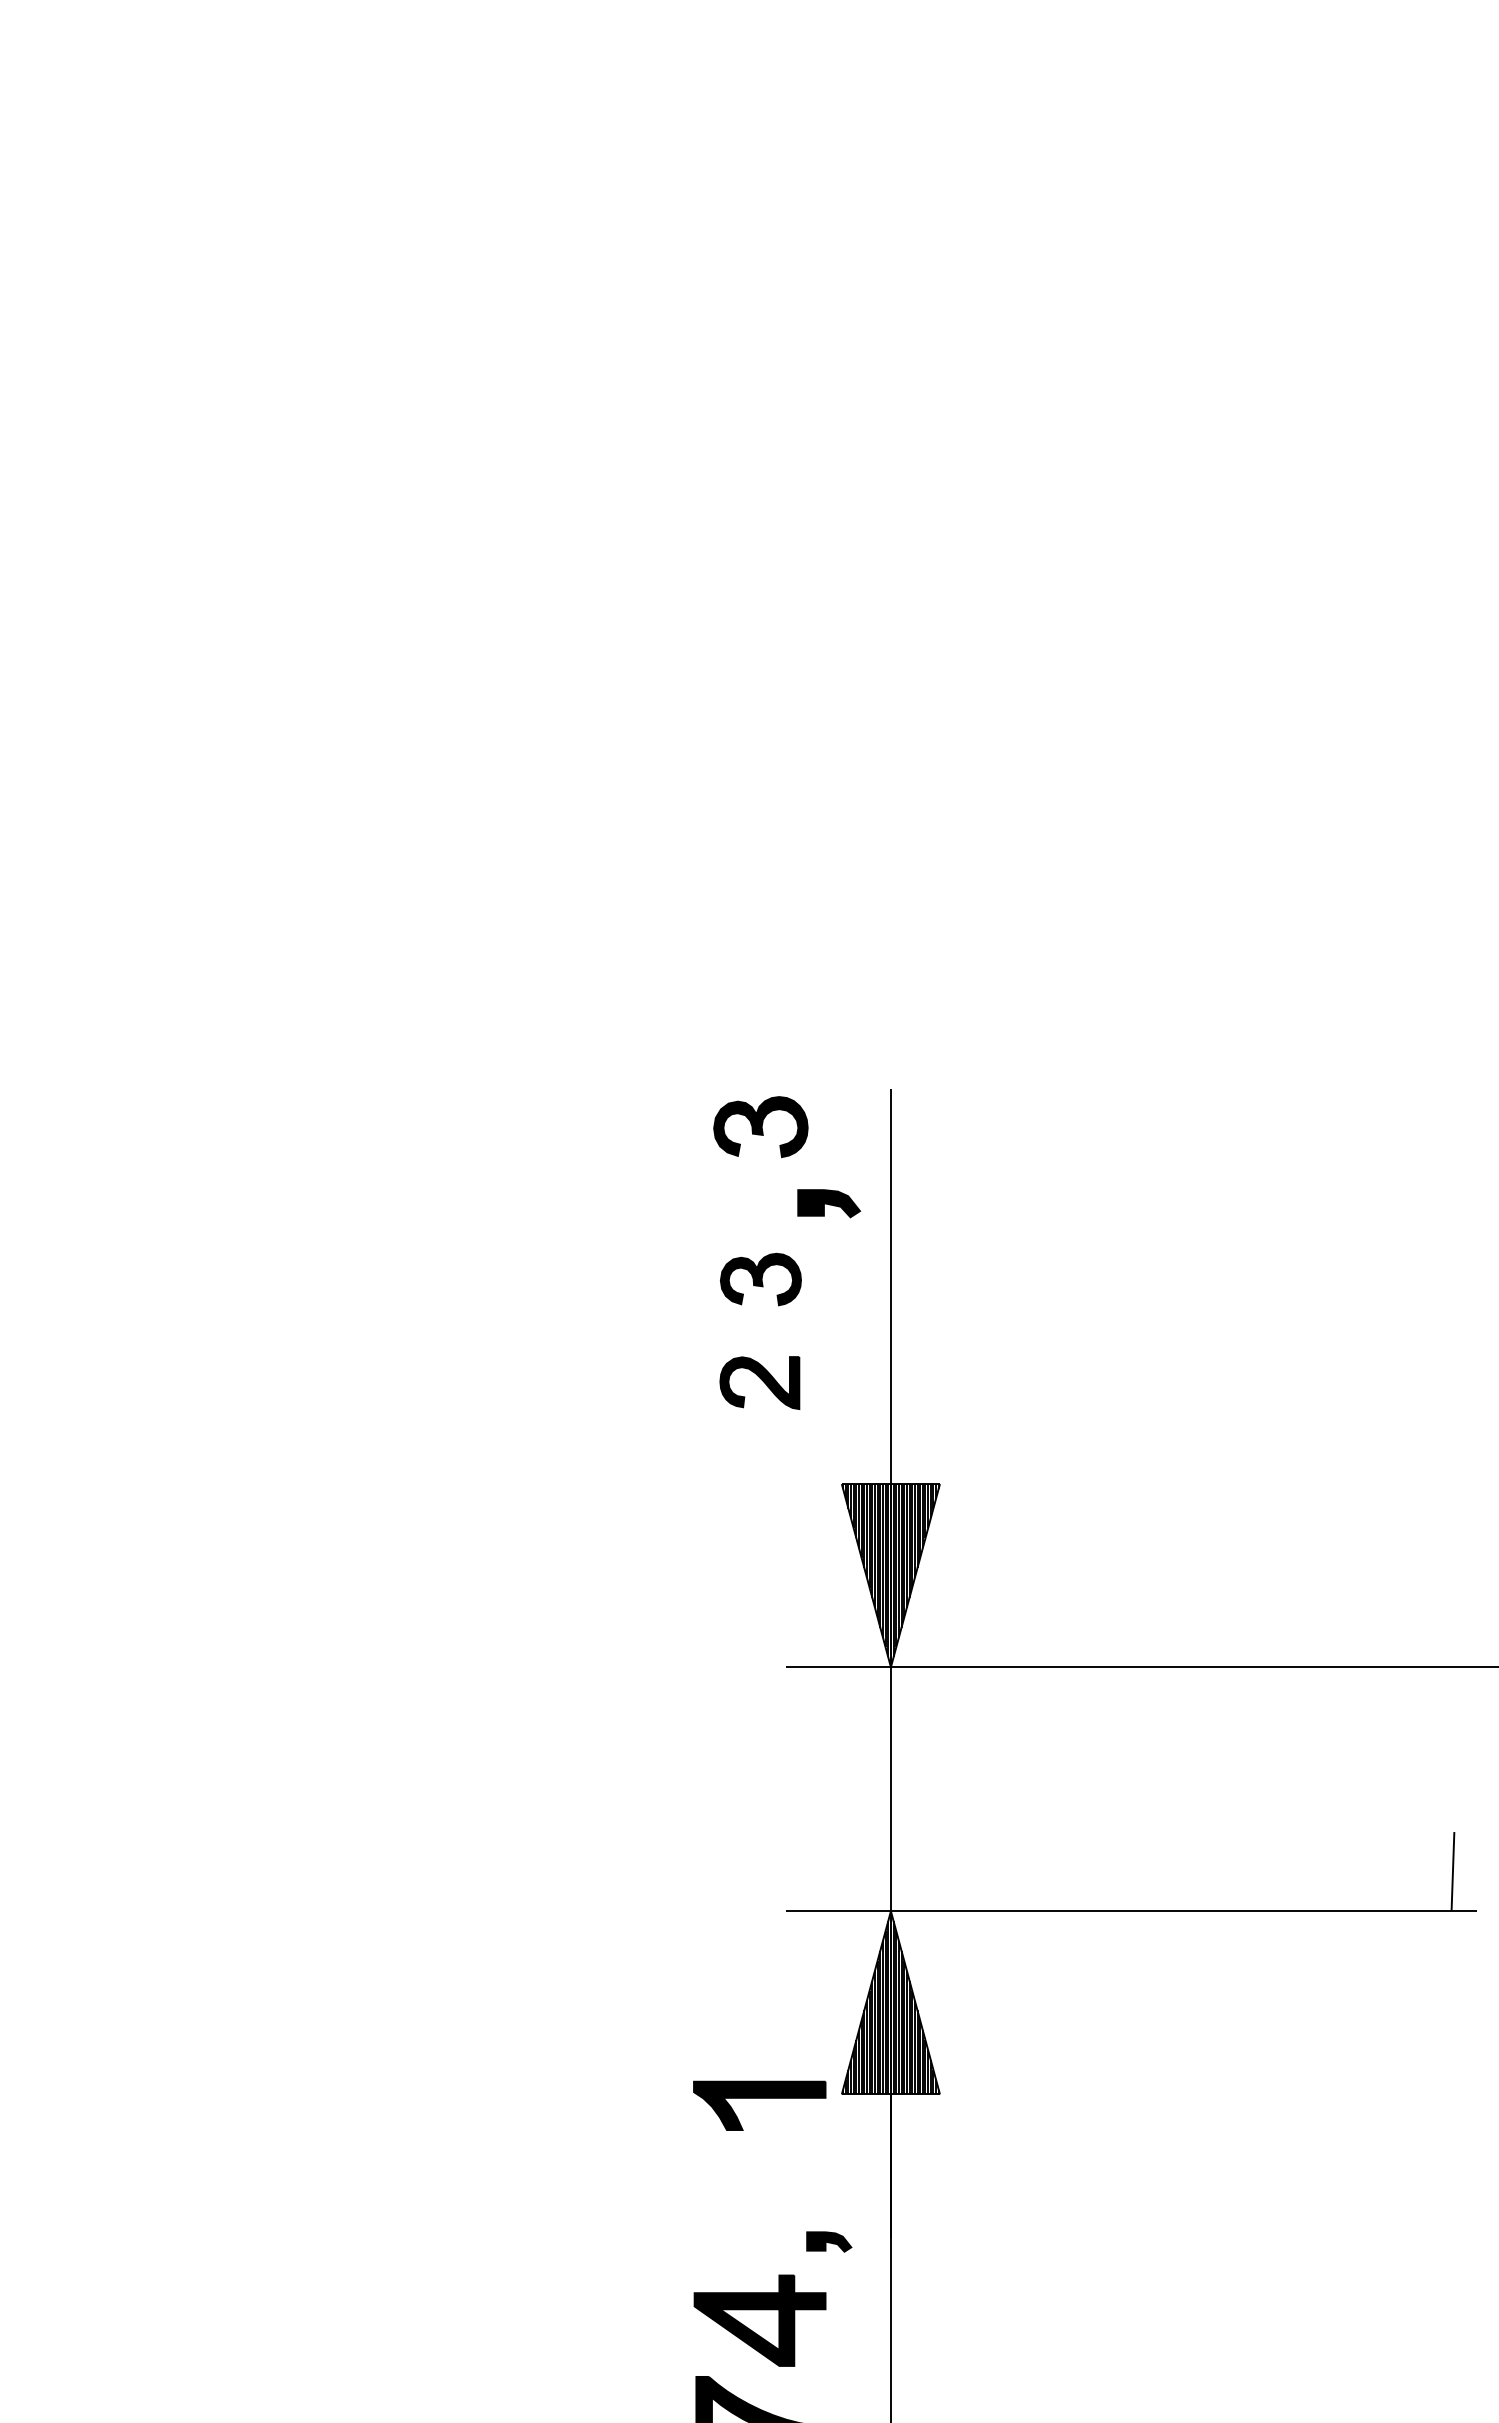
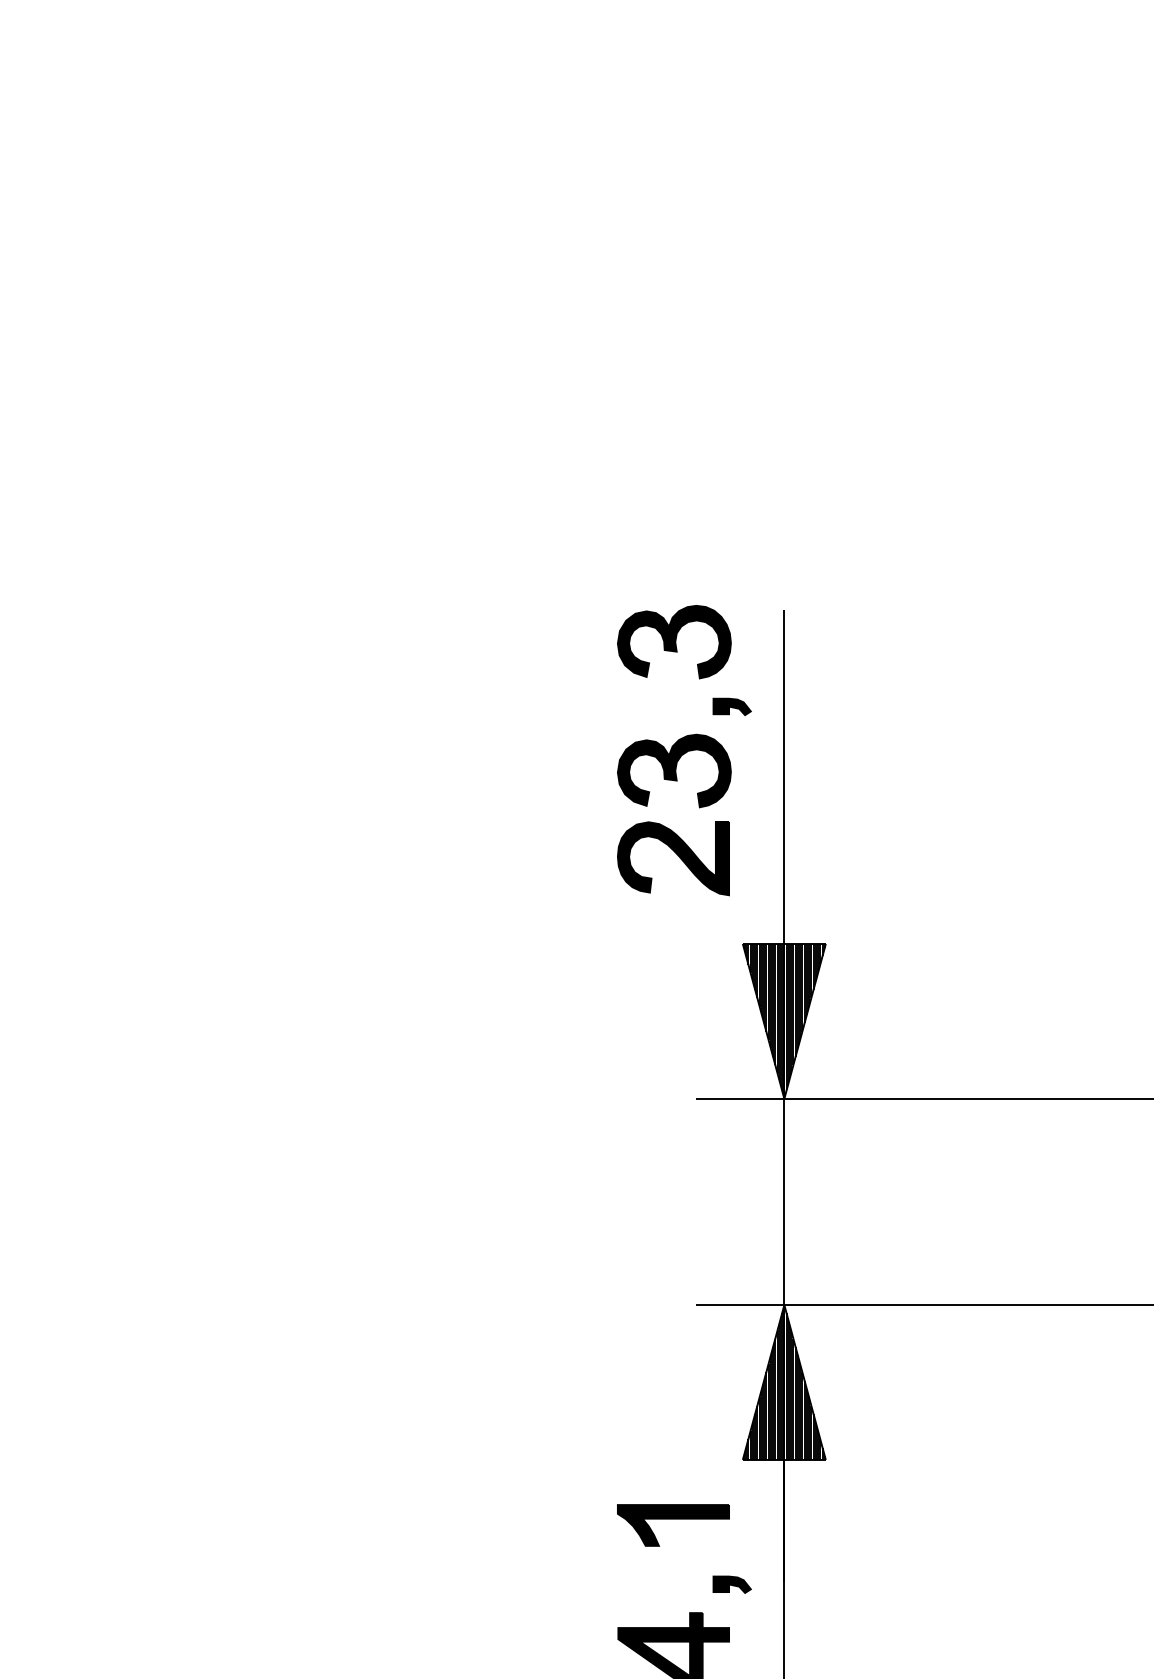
part: (760, 1126) -> (674, 641), size x1.43
part: (829, 1203) -> (732, 706), size x0.71
part: (760, 1279) -> (674, 770), size x1.67
part: (759, 1382) -> (673, 858), size x1.67
part: (759, 2098) -> (673, 1519), moved

